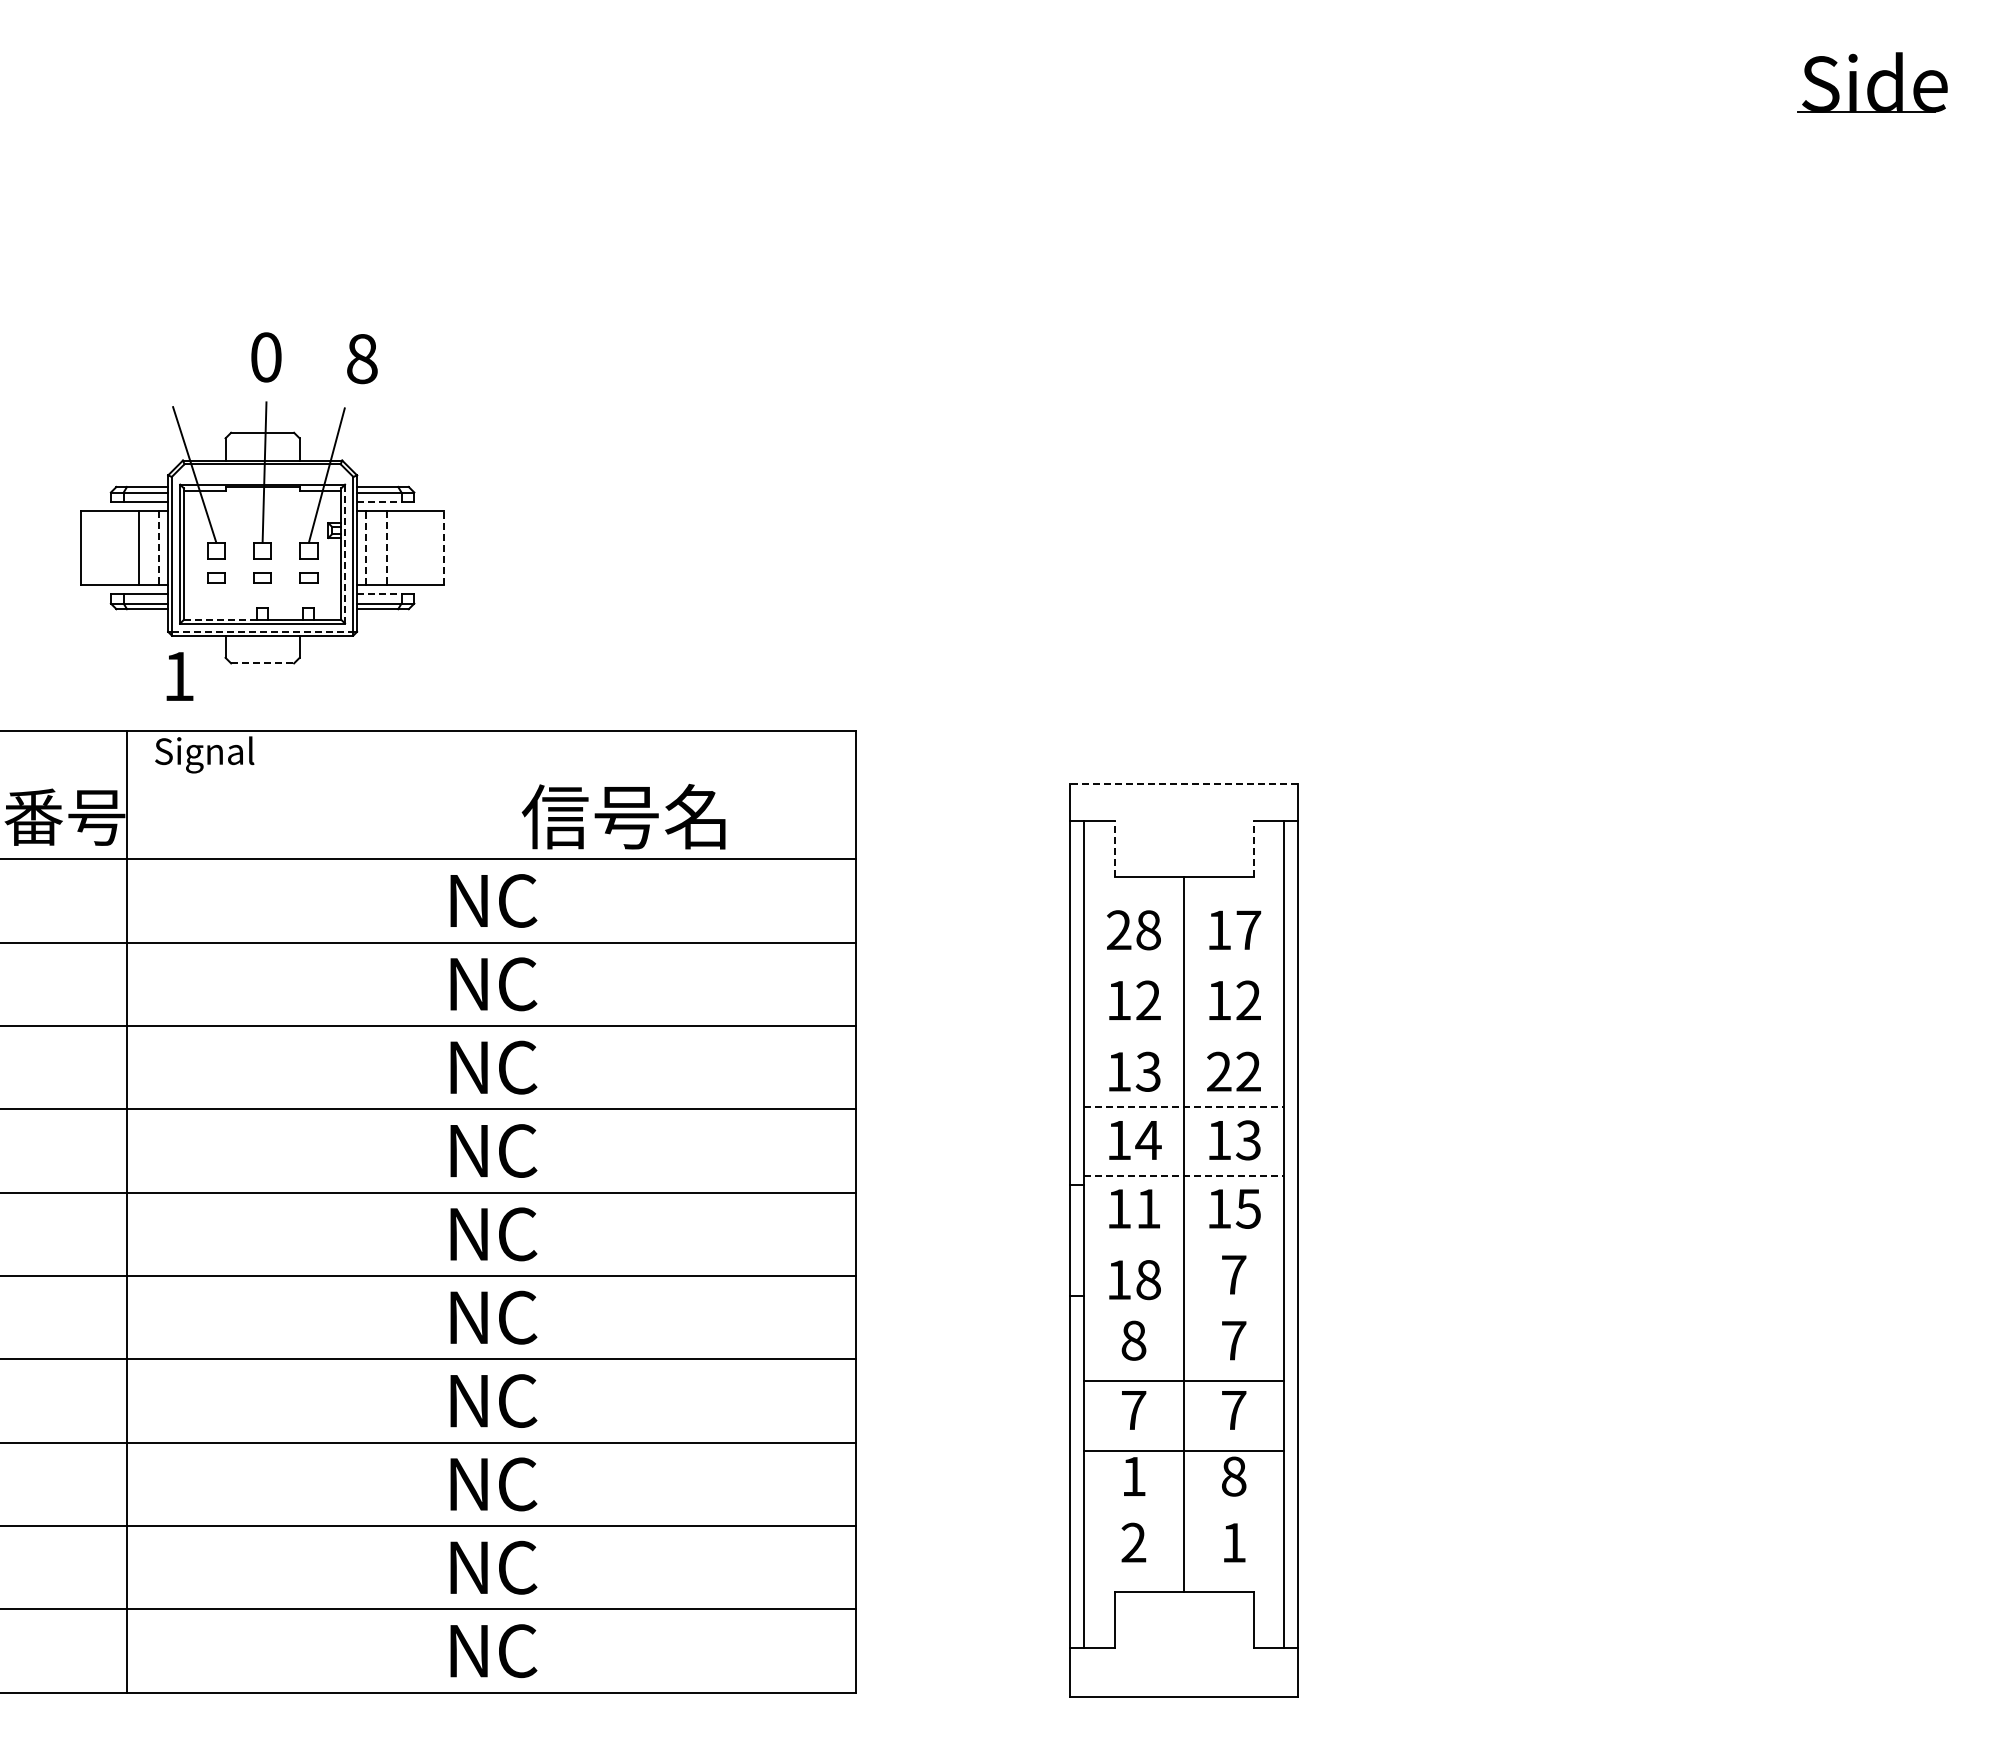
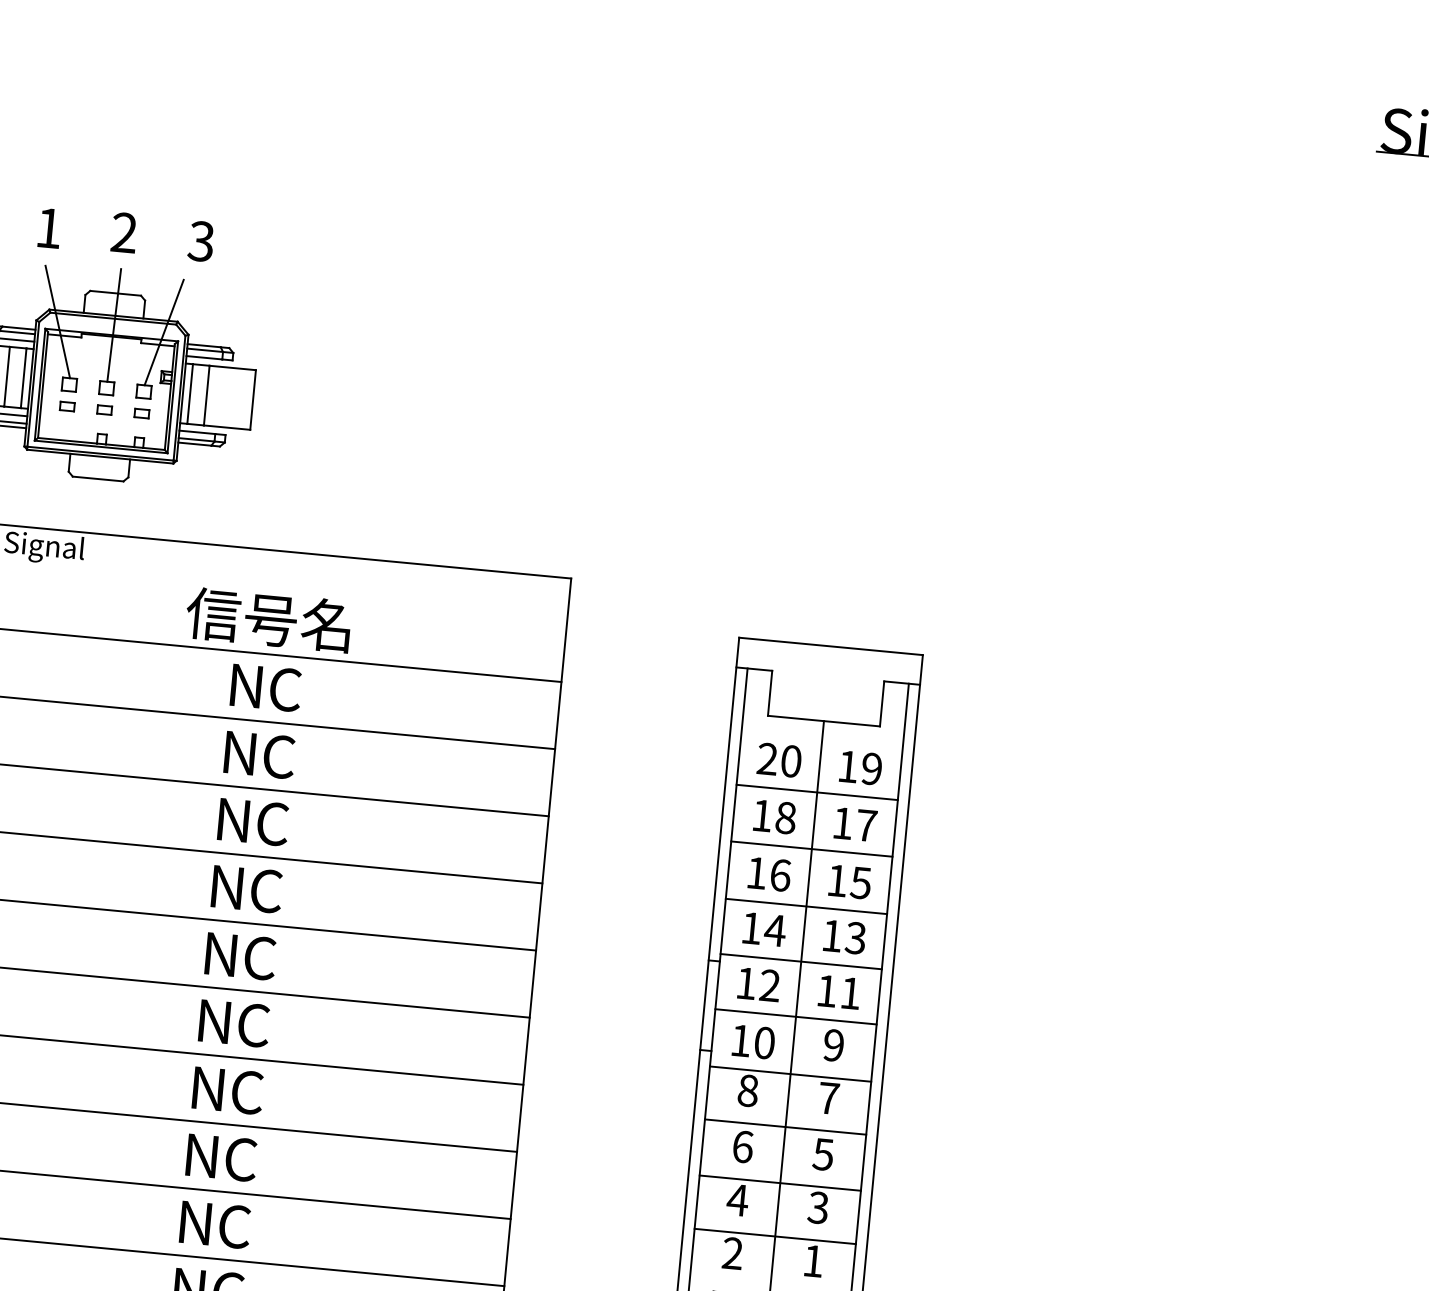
text: (266, 357) -> (124, 232), 0 -> 2
text: (361, 358) -> (200, 241), 8 -> 3
line: (379, 501) -> (204, 357), dashed -> solid
line: (365, 547) -> (189, 393), dashed -> solid
line: (444, 547) -> (253, 399), dashed -> solid
line: (159, 548) -> (23, 378), dashed -> solid
line: (386, 548) -> (206, 395), dashed -> solid
line: (345, 554) -> (173, 397), dashed -> solid
line: (379, 594) -> (197, 432), dashed -> solid
line: (220, 619) -> (67, 440), dashed -> solid
line: (262, 631) -> (100, 453), dashed -> solid
line: (263, 663) -> (98, 479), dashed -> solid
text: (179, 676) -> (49, 228), moved
line: (1183, 784) -> (830, 646), dashed -> solid
text: (623, 816) -> (268, 619), moved
line: (1114, 848) -> (770, 692), dashed -> solid
line: (1253, 848) -> (882, 703), dashed -> solid
text: (1148, 930) -> (791, 761), 28 -> 20
text: (1248, 930) -> (871, 769), 17 -> 19
line: (1183, 965) -> (816, 792), added
text: (1148, 1000) -> (785, 817), 12 -> 18
text: (1248, 1000) -> (866, 825), 12 -> 17
line: (1183, 1035) -> (811, 848), added
text: (1148, 1071) -> (780, 875), 13 -> 16
text: (1233, 1071) -> (848, 881), 22 -> 15
line: (1184, 1107) -> (806, 906), dashed -> solid
line: (1184, 1175) -> (801, 961), dashed -> solid
text: (1148, 1208) -> (770, 985), 11 -> 12
text: (1247, 1208) -> (849, 992), 15 -> 11
line: (1183, 1244) -> (795, 1017), added
text: (1233, 1274) -> (833, 1045), 7 -> 9
text: (1148, 1279) -> (764, 1042), 18 -> 10
line: (1183, 1315) -> (790, 1074), added
text: (1134, 1410) -> (743, 1147), 7 -> 6
text: (1233, 1410) -> (823, 1154), 7 -> 5
text: (1133, 1476) -> (737, 1200), 1 -> 4
text: (1233, 1476) -> (818, 1207), 8 -> 3
line: (1183, 1516) -> (774, 1236), added

